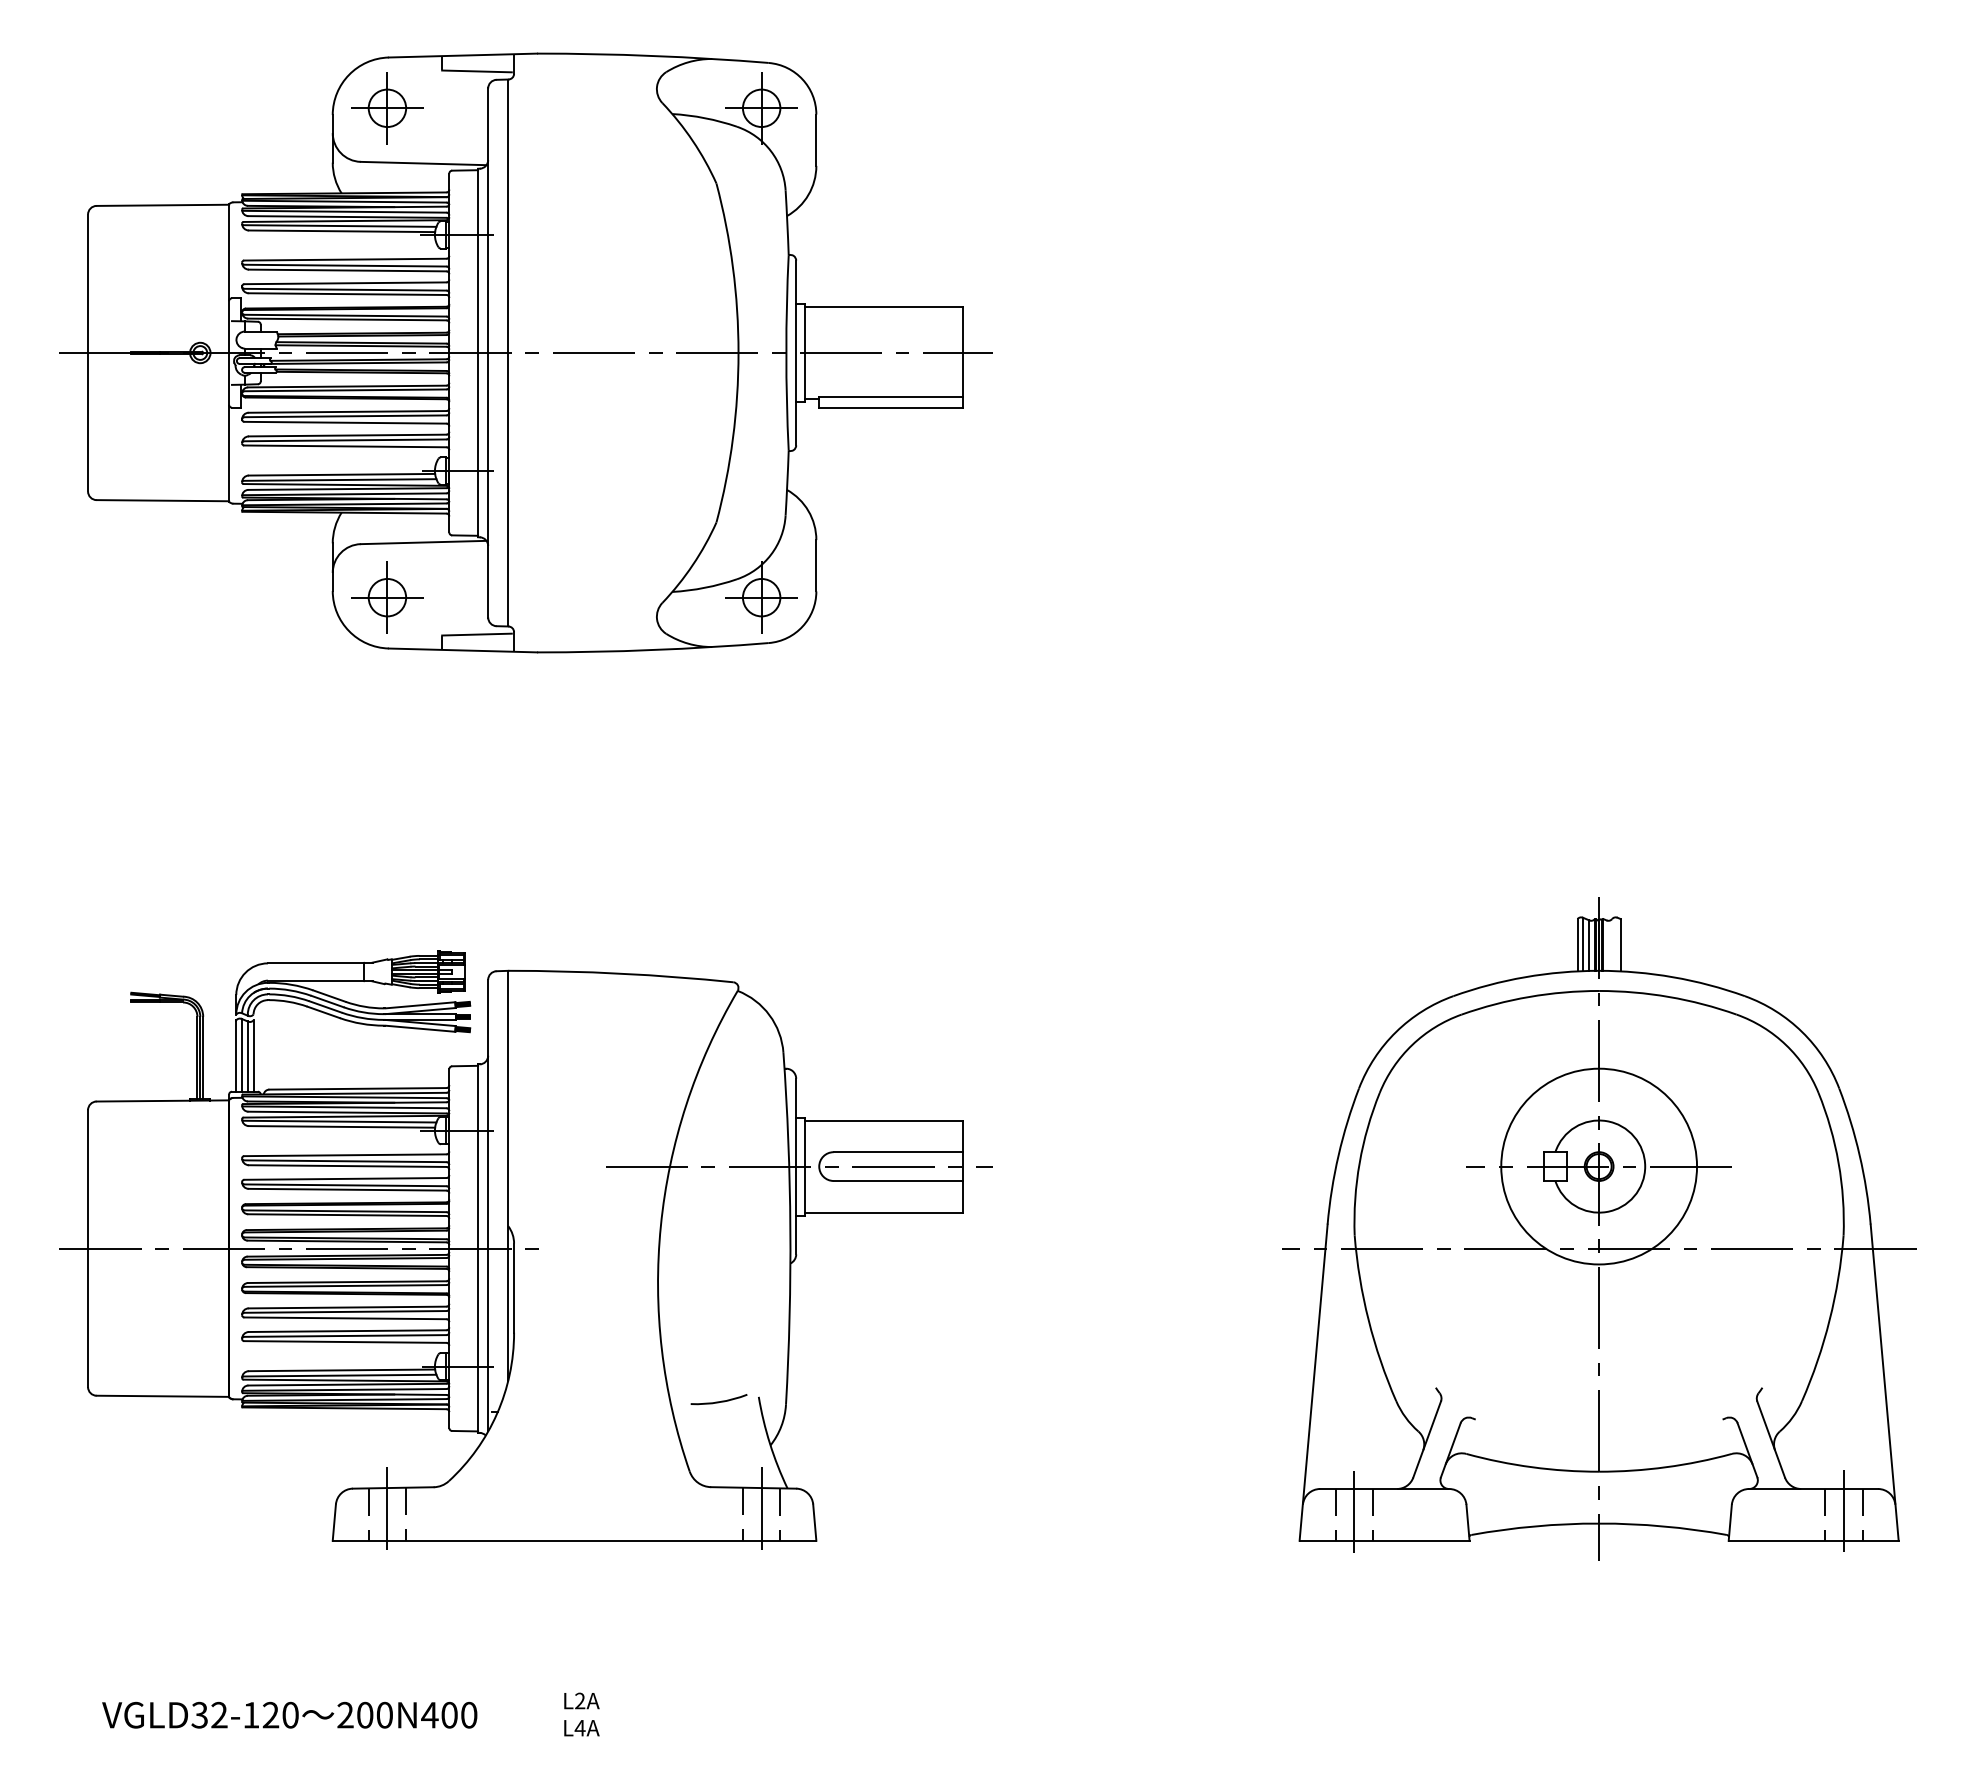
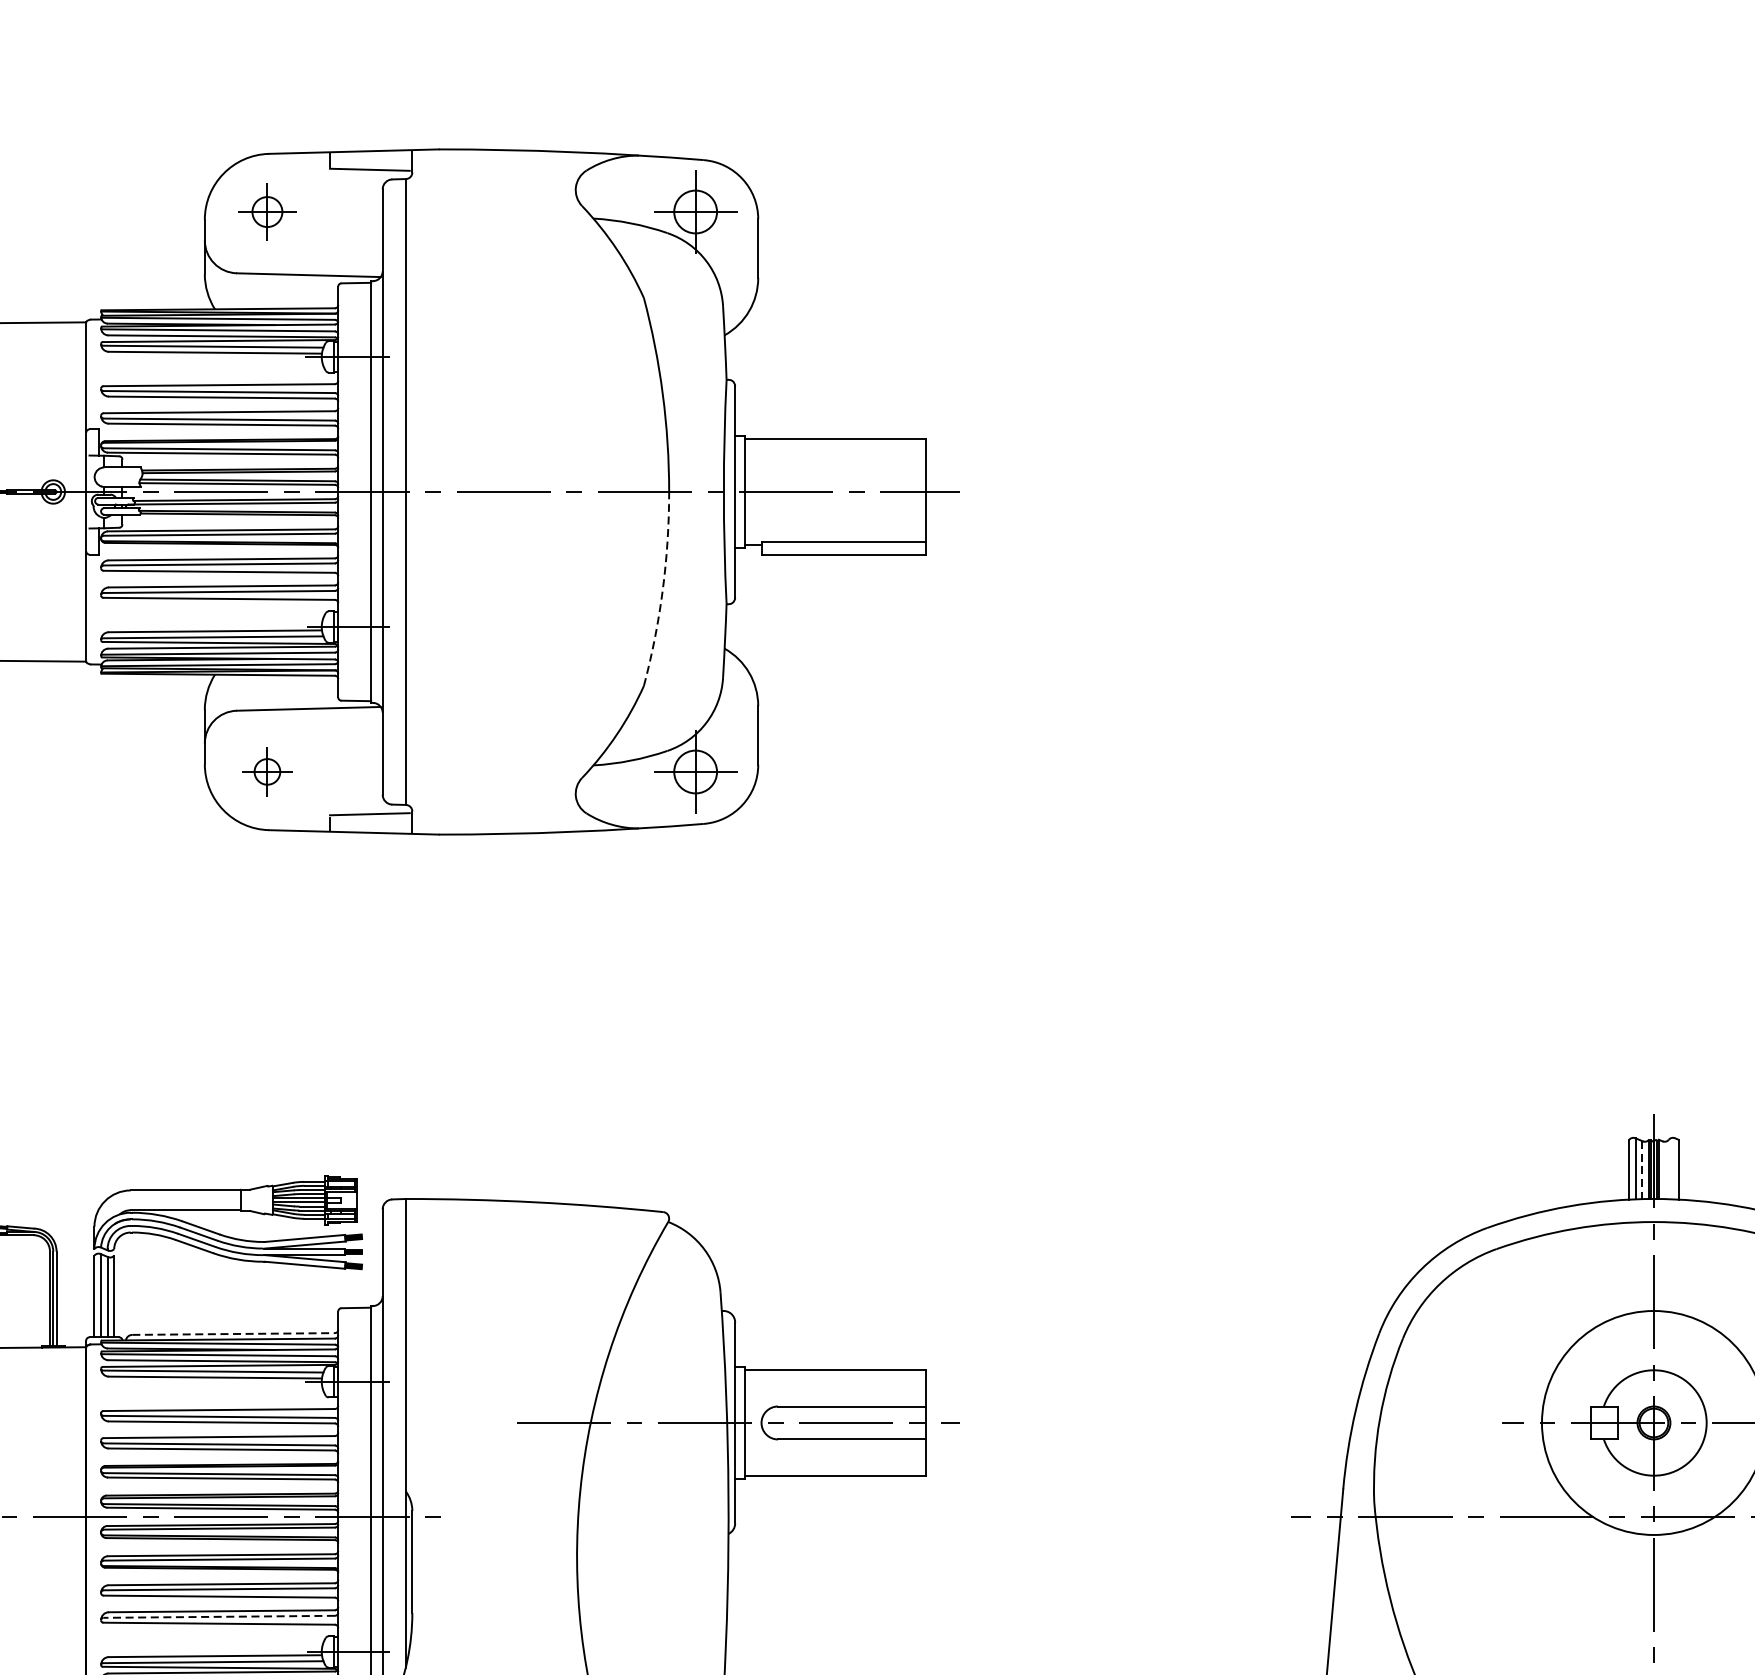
part: (387, 108) -> (267, 212), size x0.7
arc: (732, 438) -> (662, 589), solid -> dashed
part: (387, 597) -> (267, 771), size x0.6
line: (1589, 946) -> (1642, 1171), solid -> dashed
line: (357, 1088) -> (233, 1333), solid -> dashed
line: (344, 1335) -> (218, 1616), solid -> dashed

